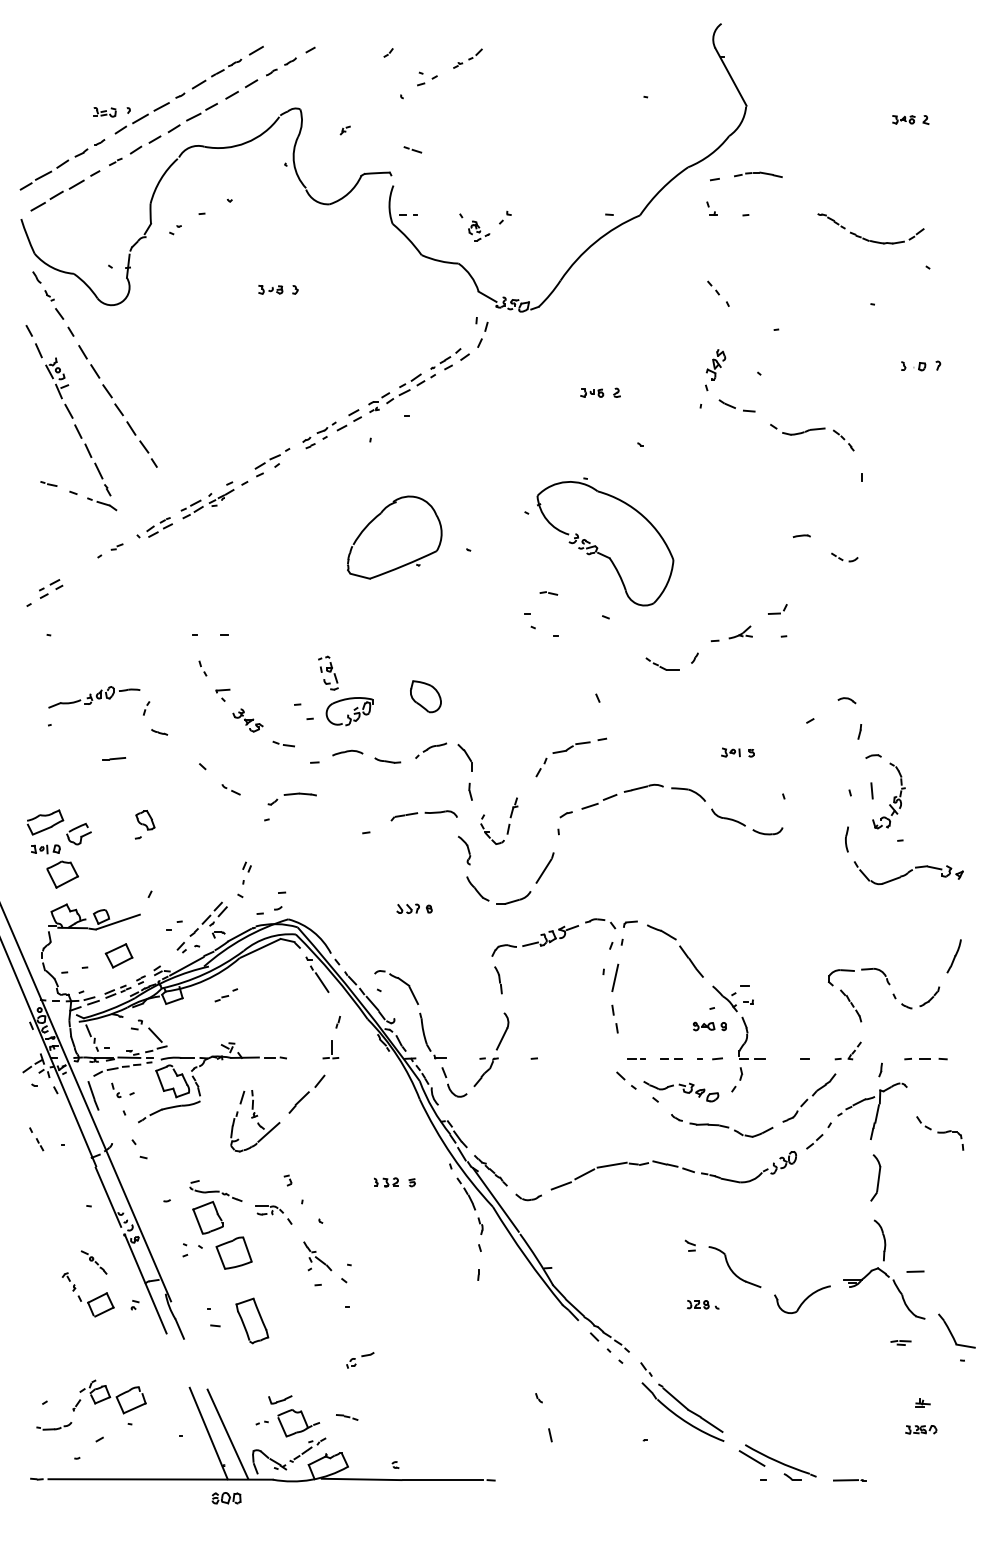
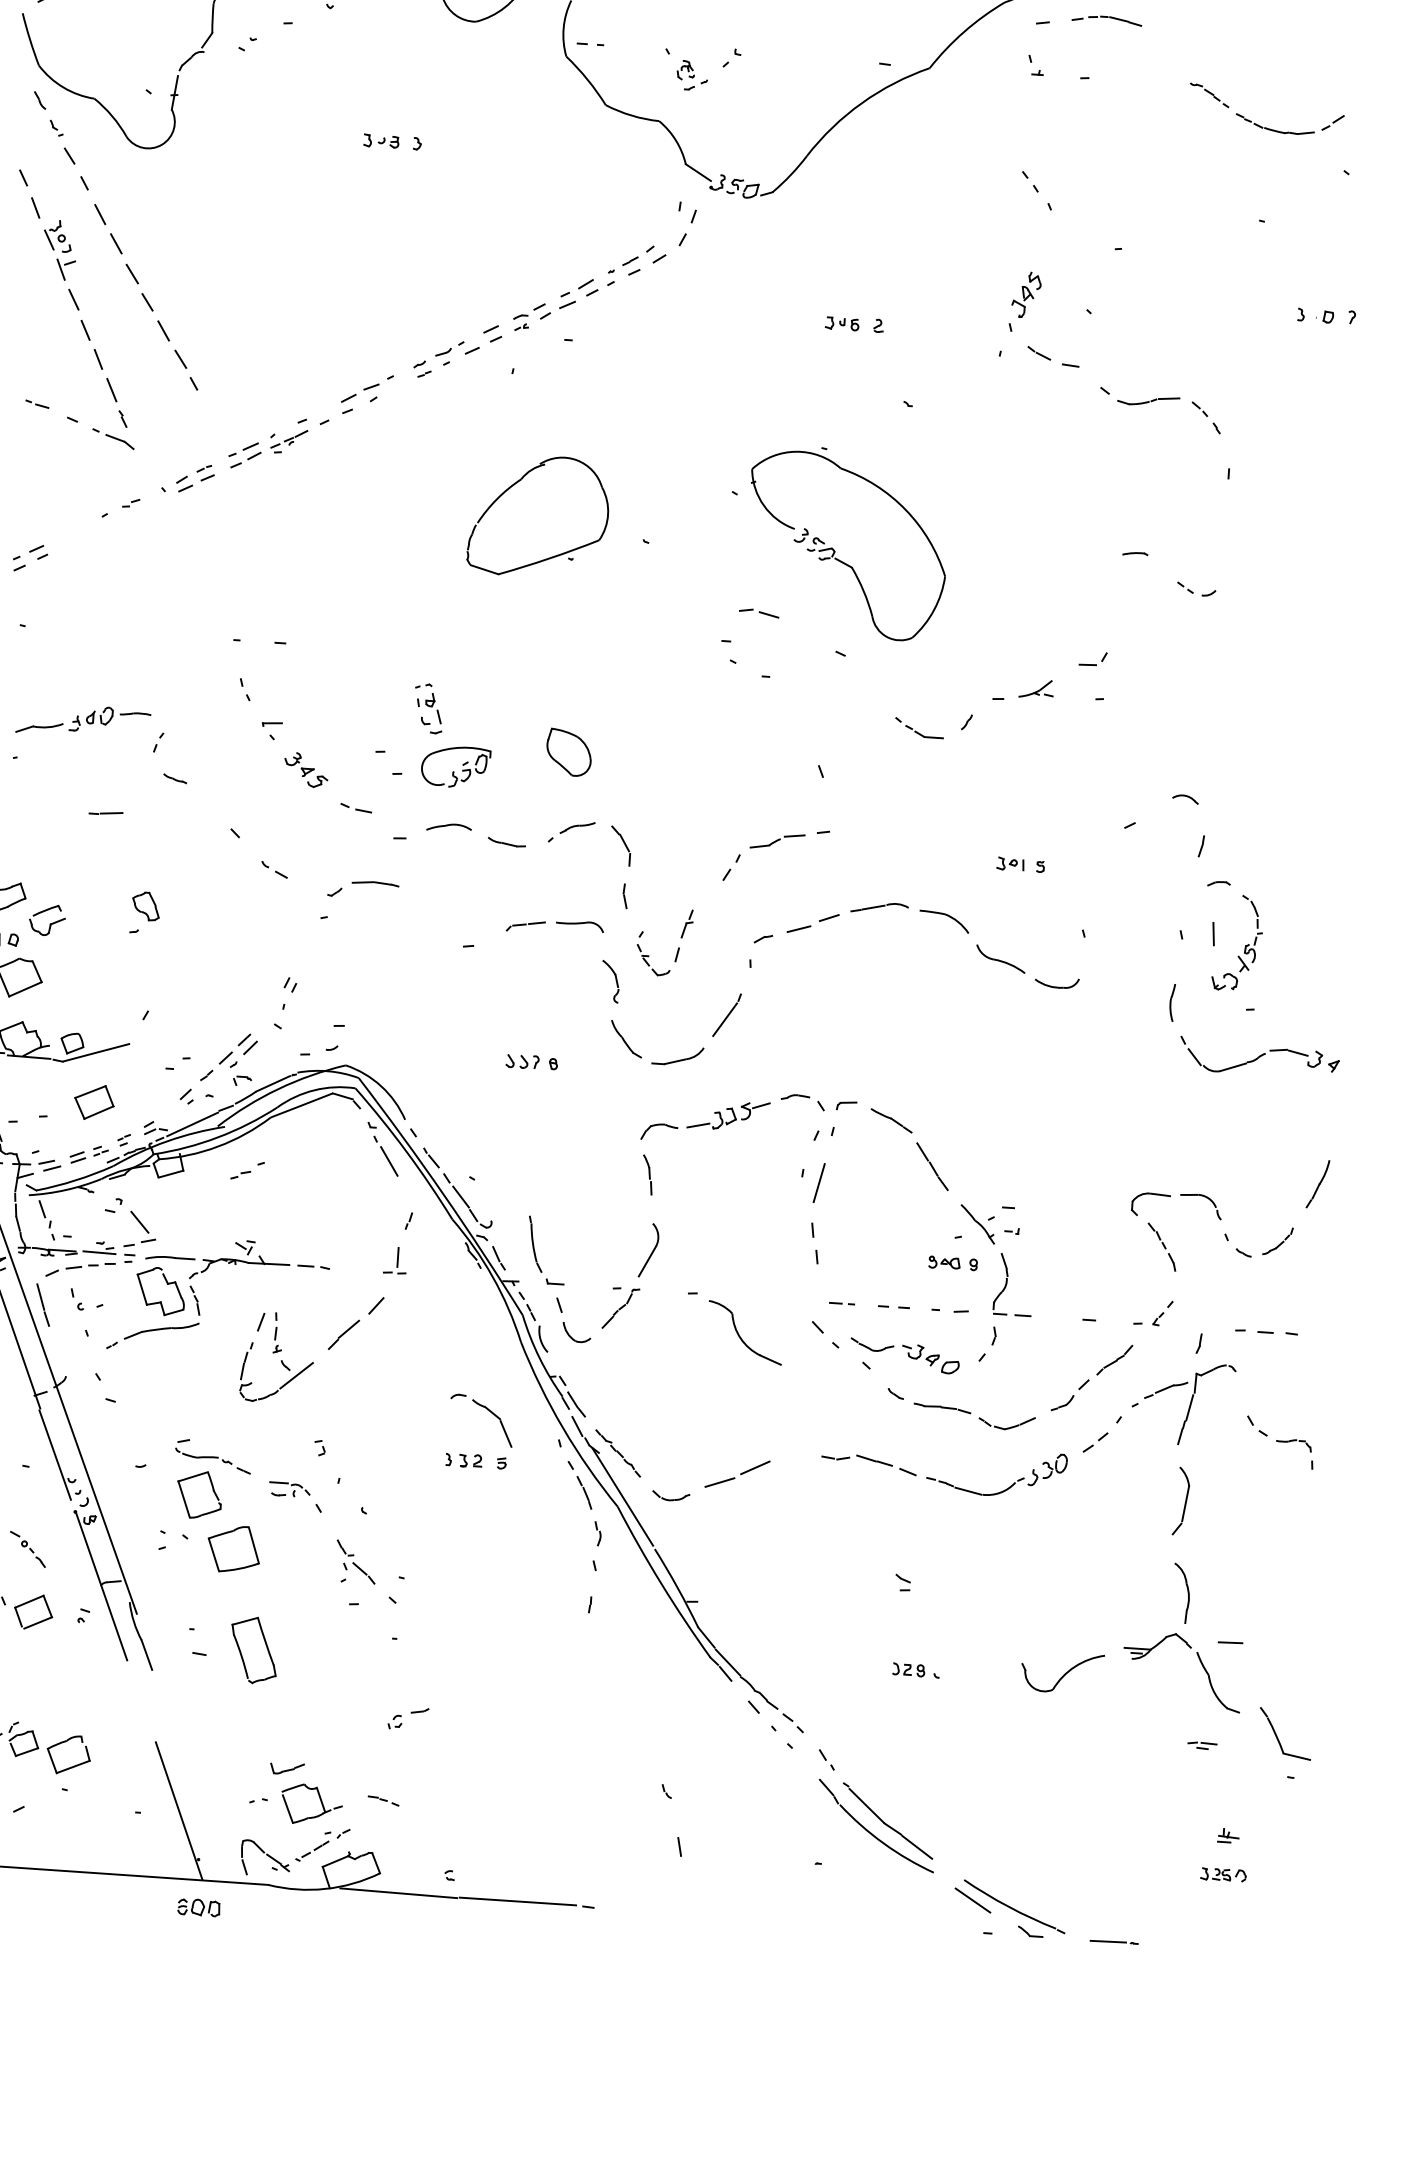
part: (548, 593) -> (758, 613), size x1.6
part: (399, 980) -> (486, 1410), moved
line: (611, 1164) -> (795, 1456), removed
part: (734, 1267) -> (744, 1333), moved
line: (227, 1433) -> (206, 1812), removed

